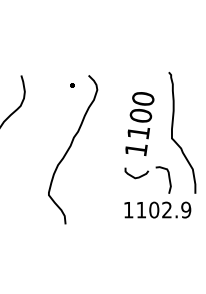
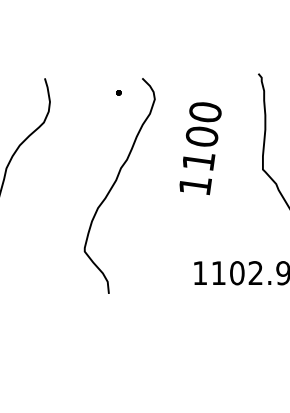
text: (139, 123) -> (199, 147), moved
part: (147, 179) -> (227, 228), removed

